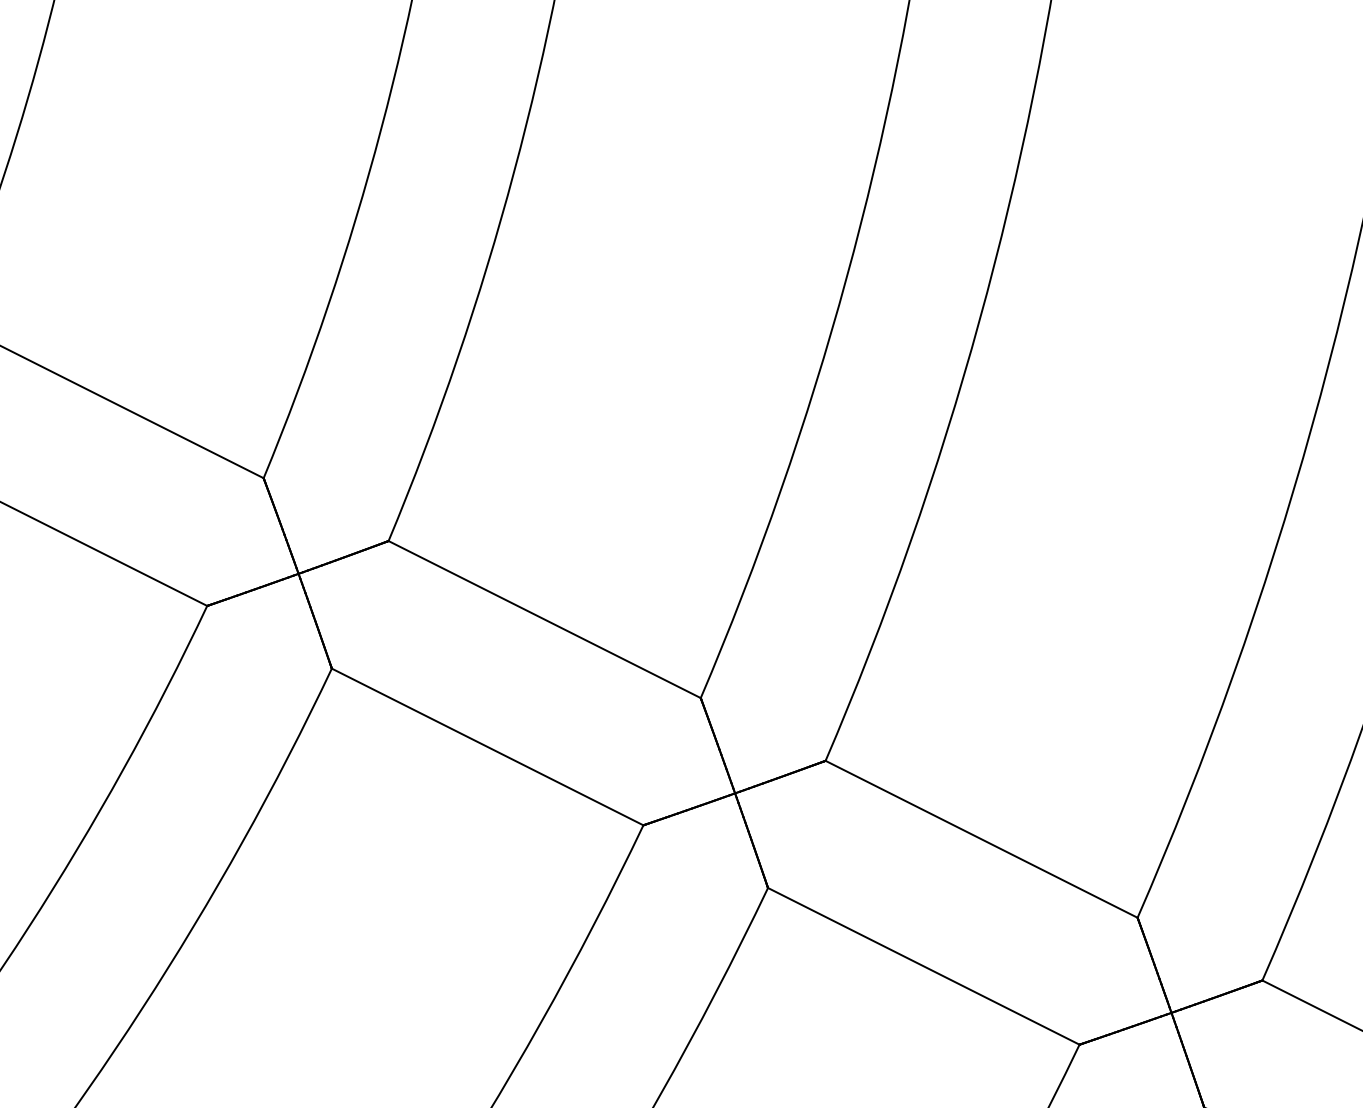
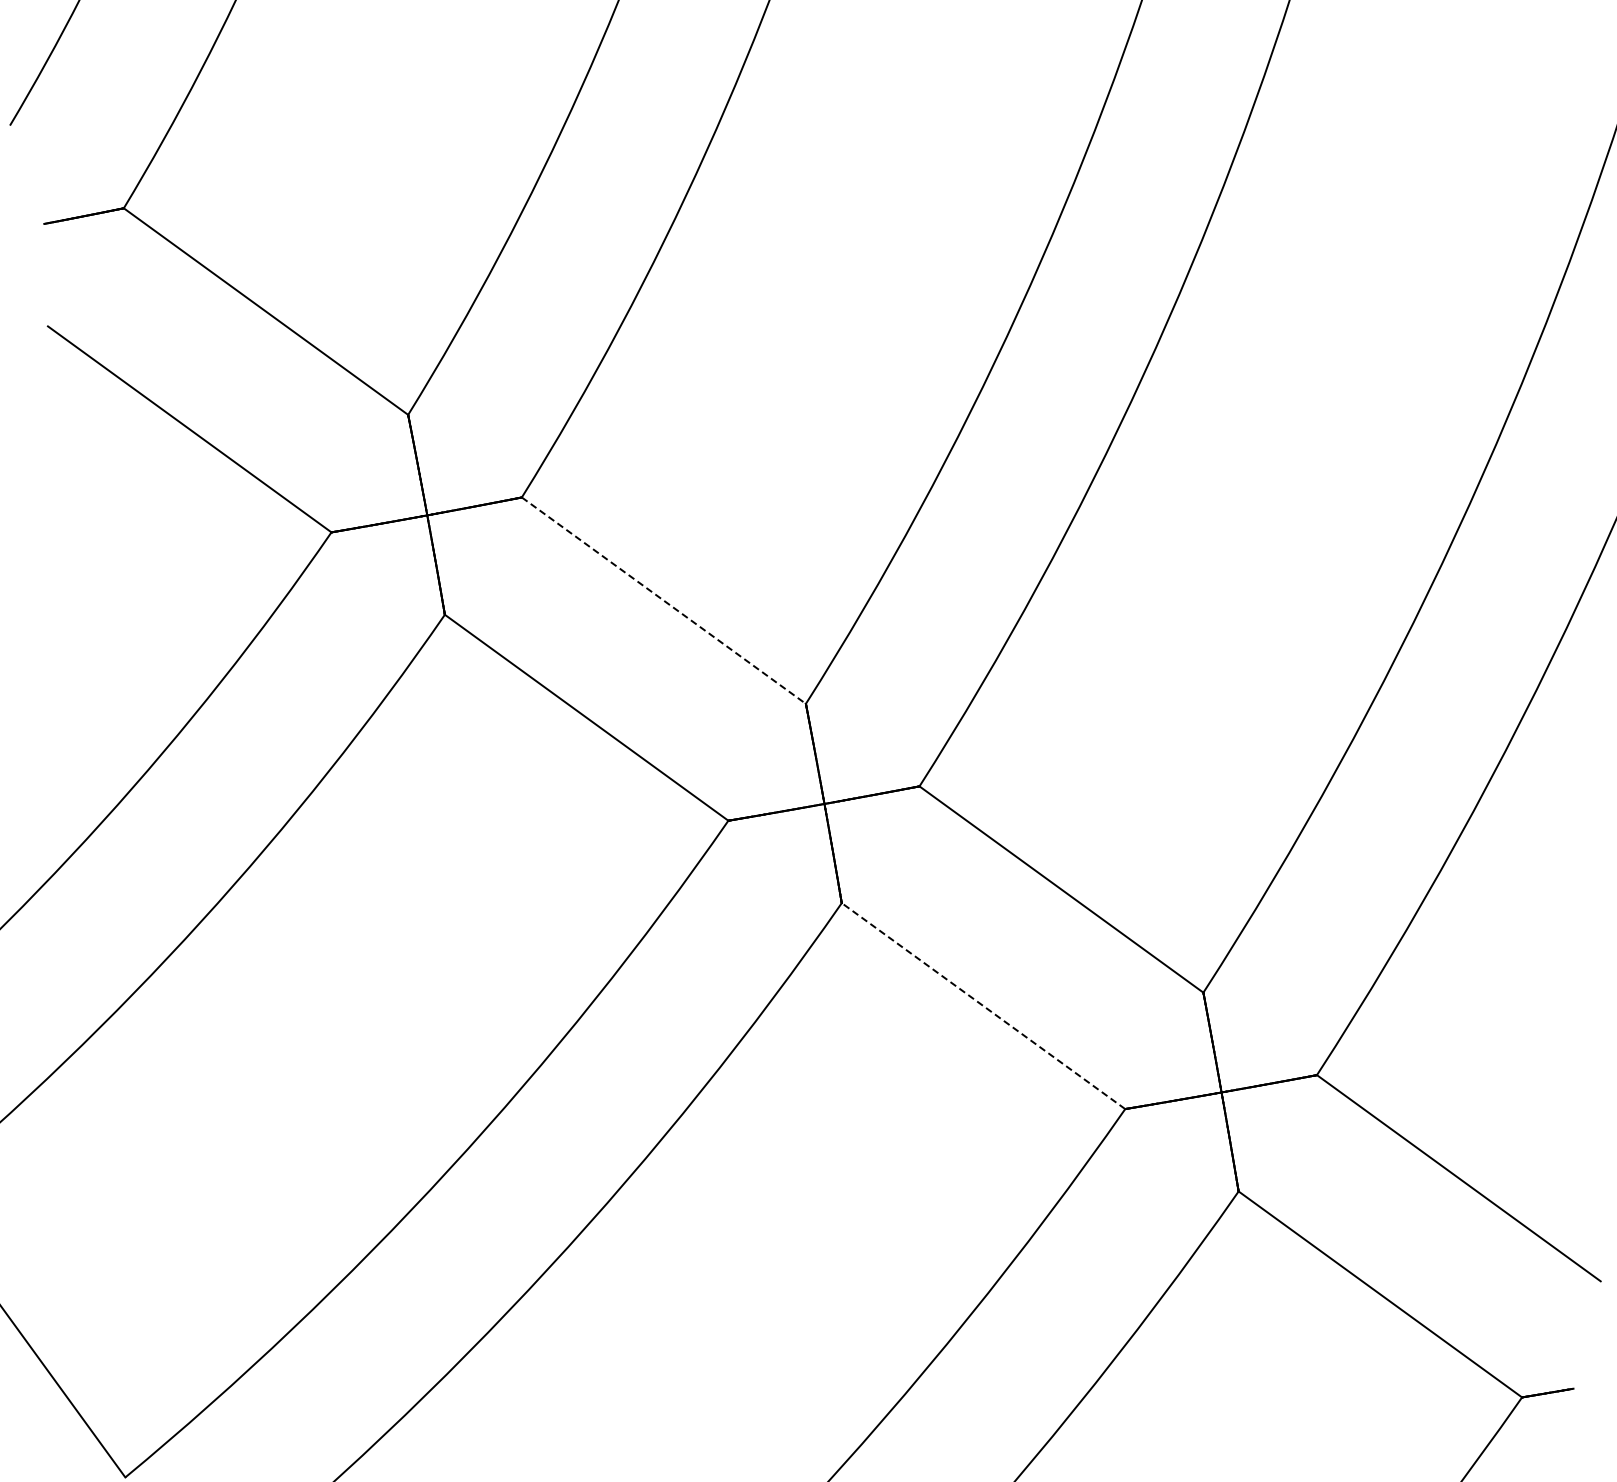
line: (544, 619) -> (663, 600), solid -> dashed
line: (923, 965) -> (983, 1005), solid -> dashed

